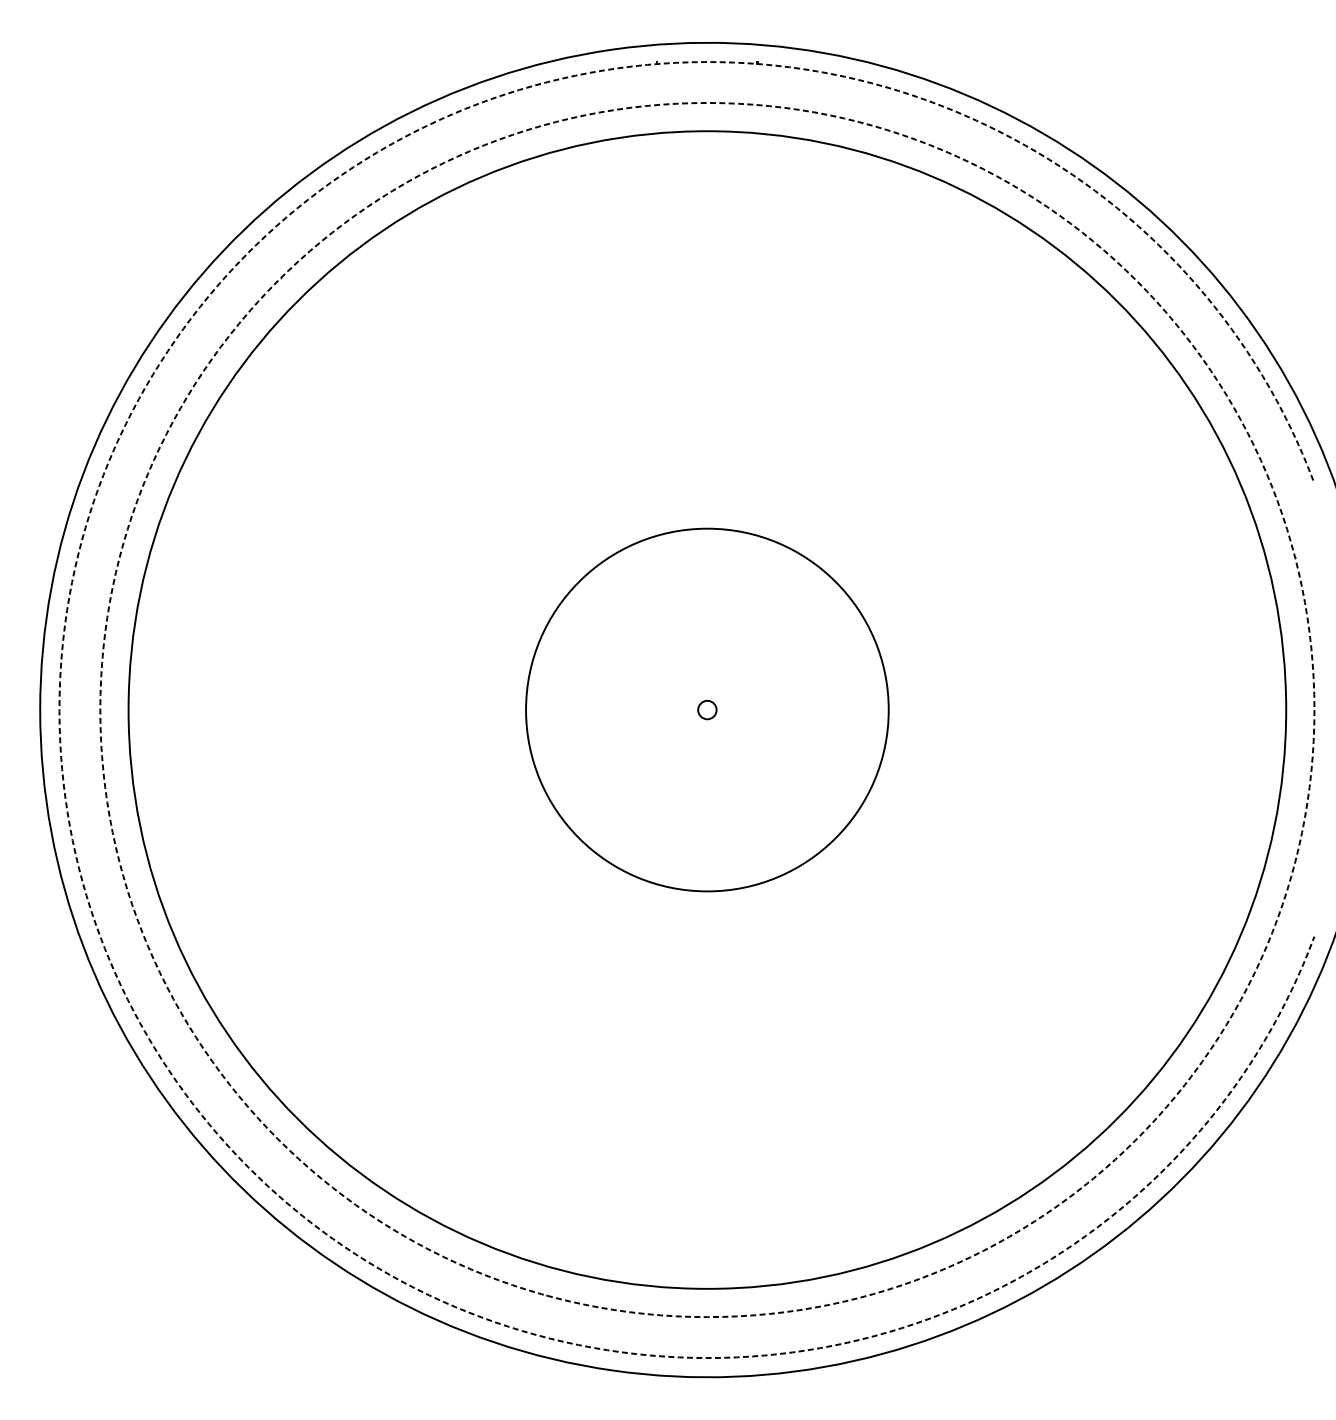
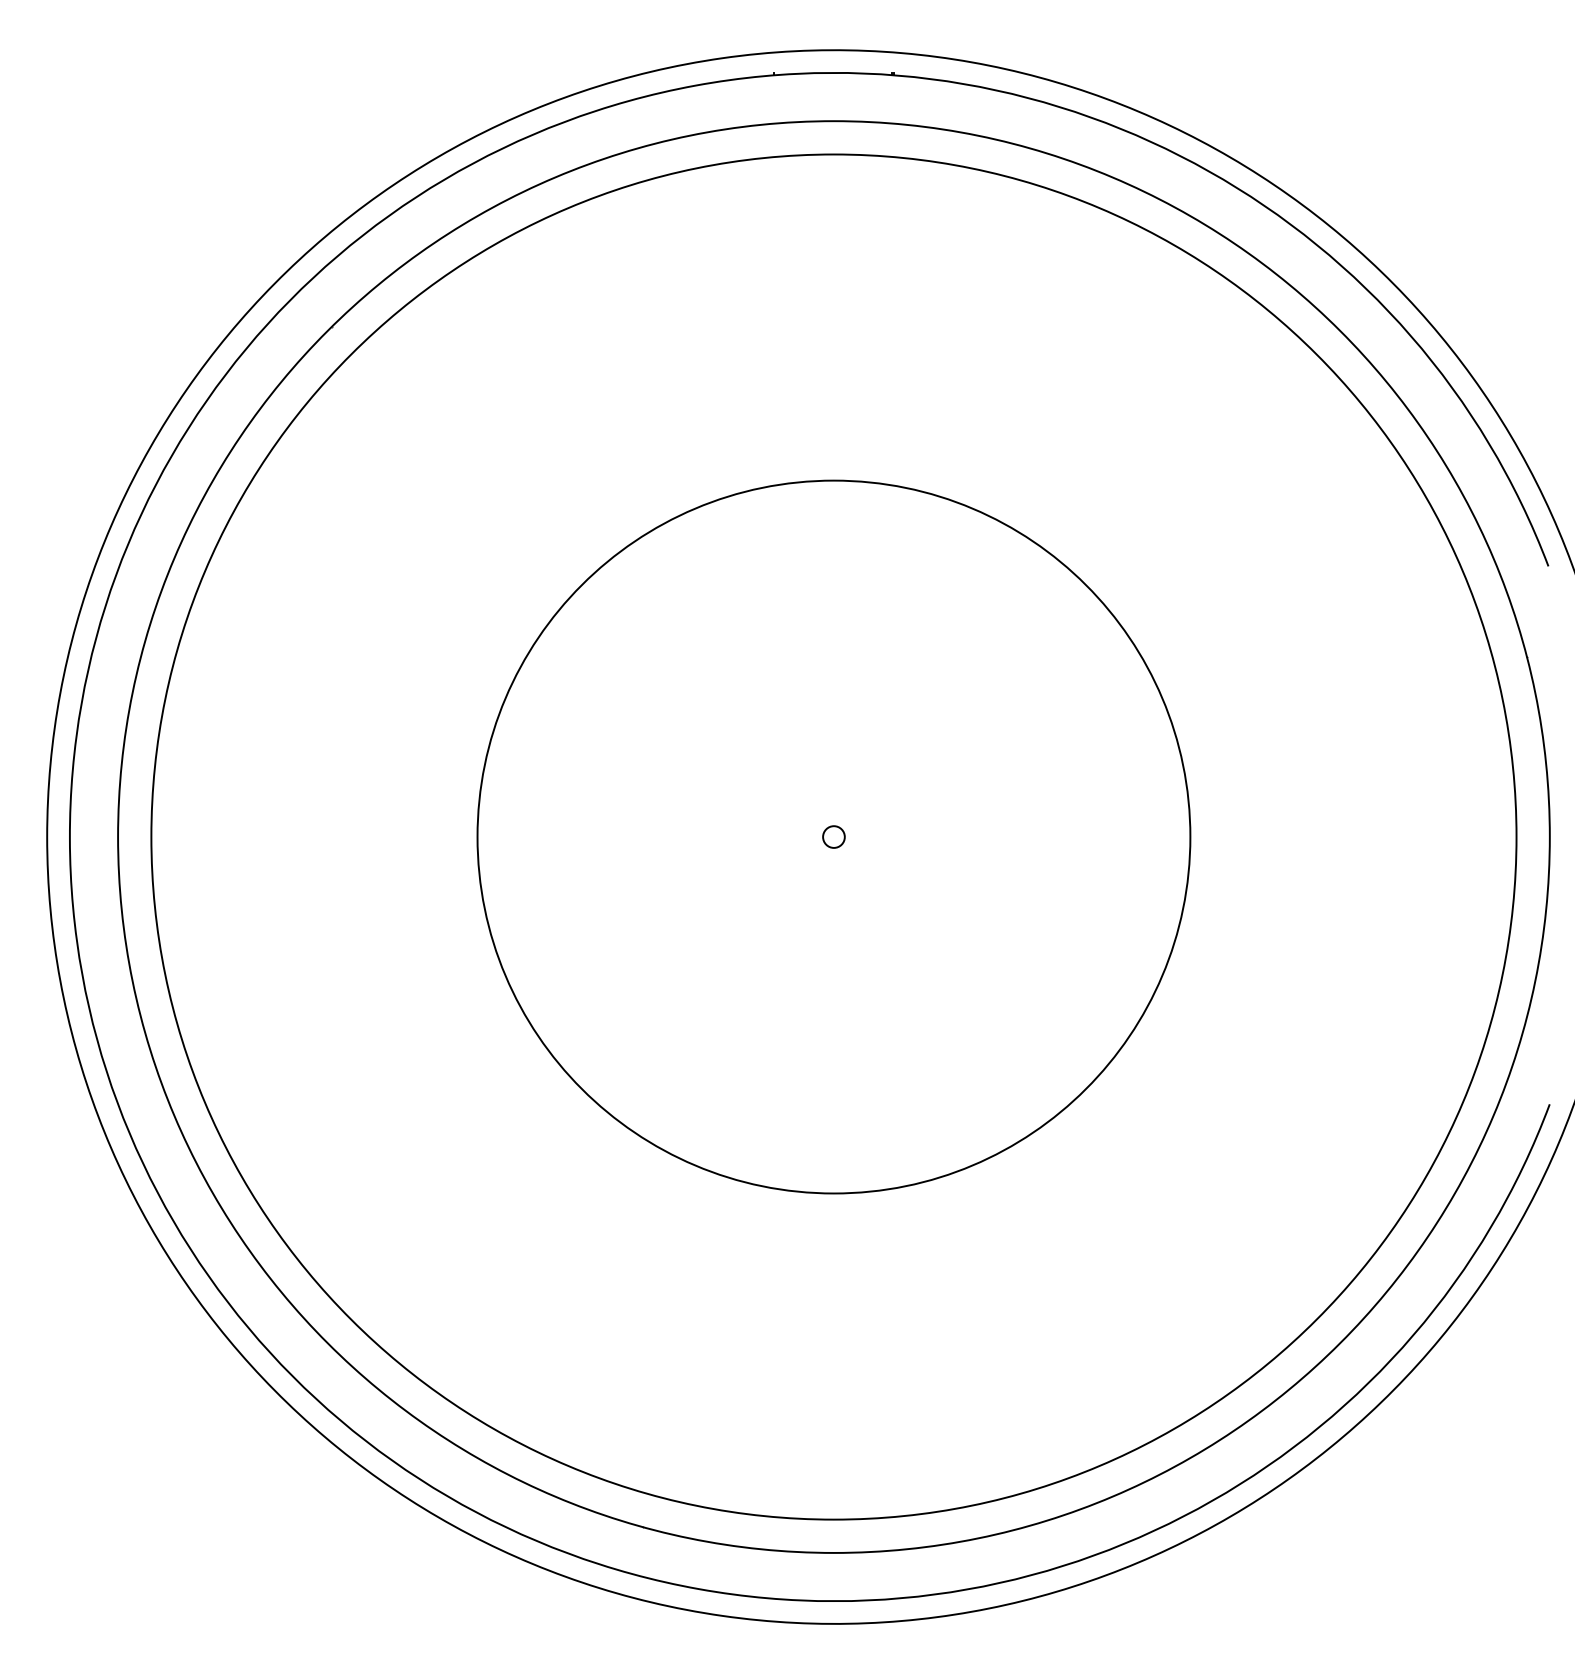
circle: (707, 709) -> (833, 836), dashed -> solid
circle: (707, 709) -> (833, 836), size x1.67
arc: (59, 711) -> (69, 838), dashed -> solid

